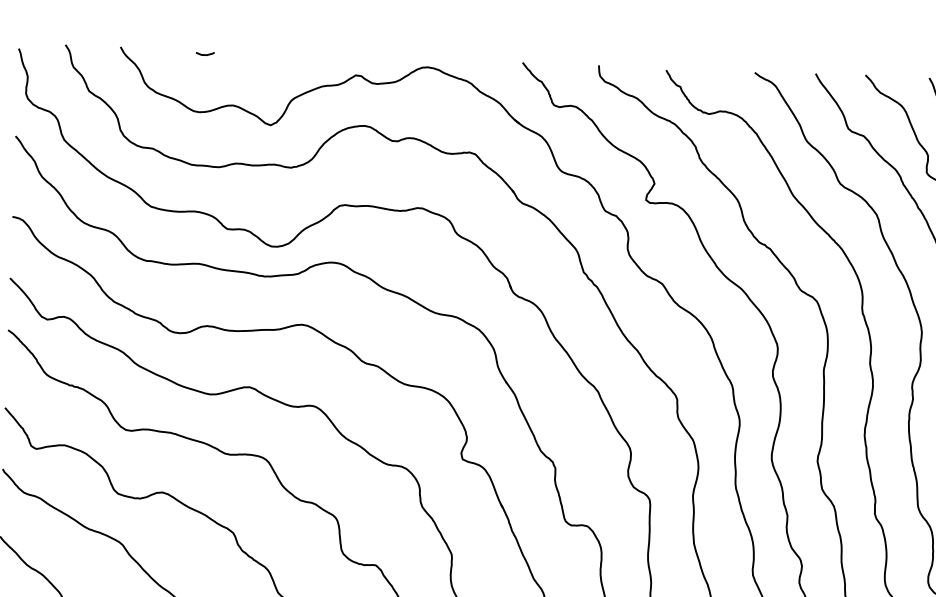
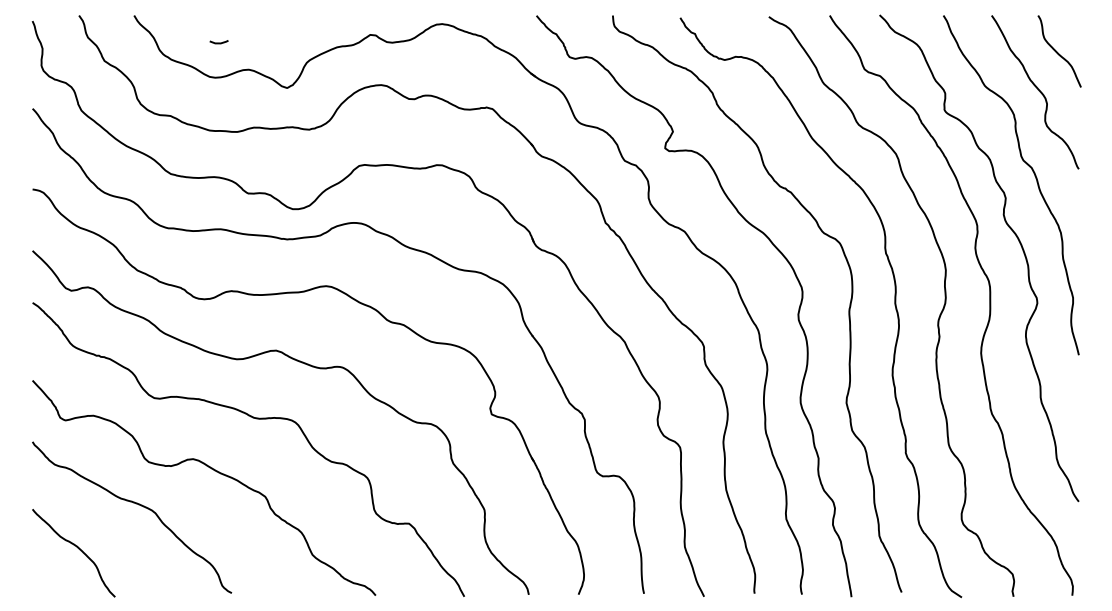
line: (204, 54) -> (218, 42), moved

